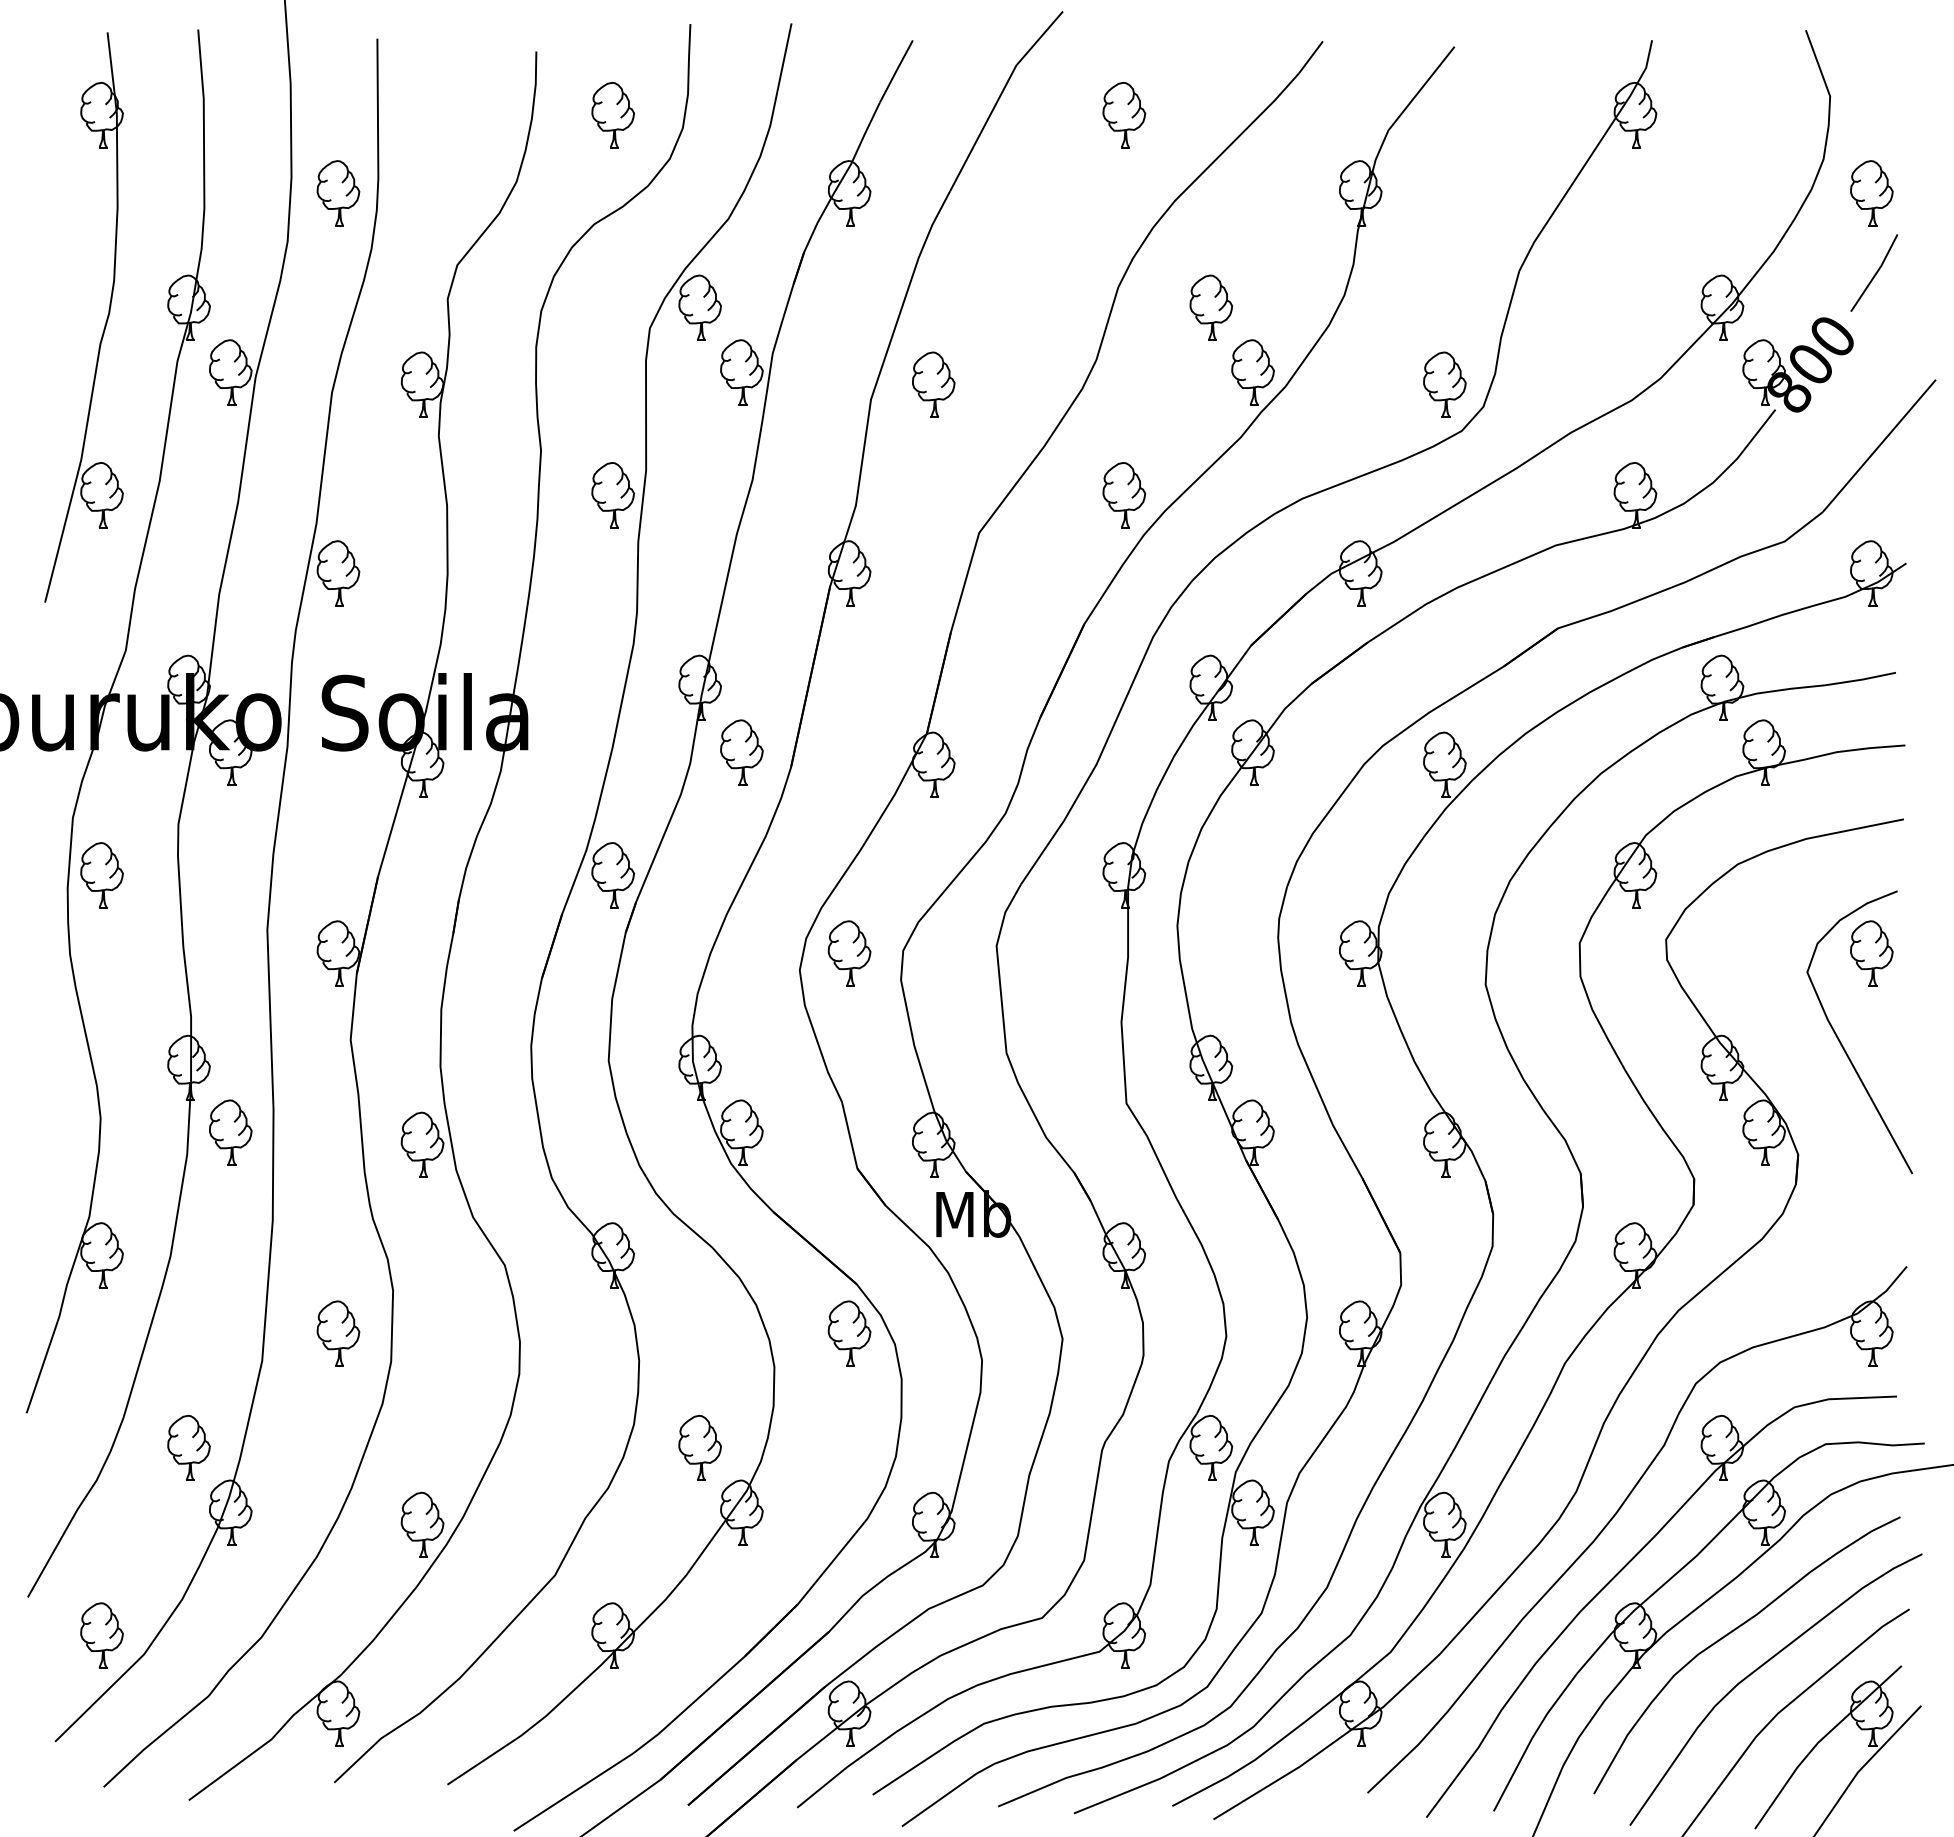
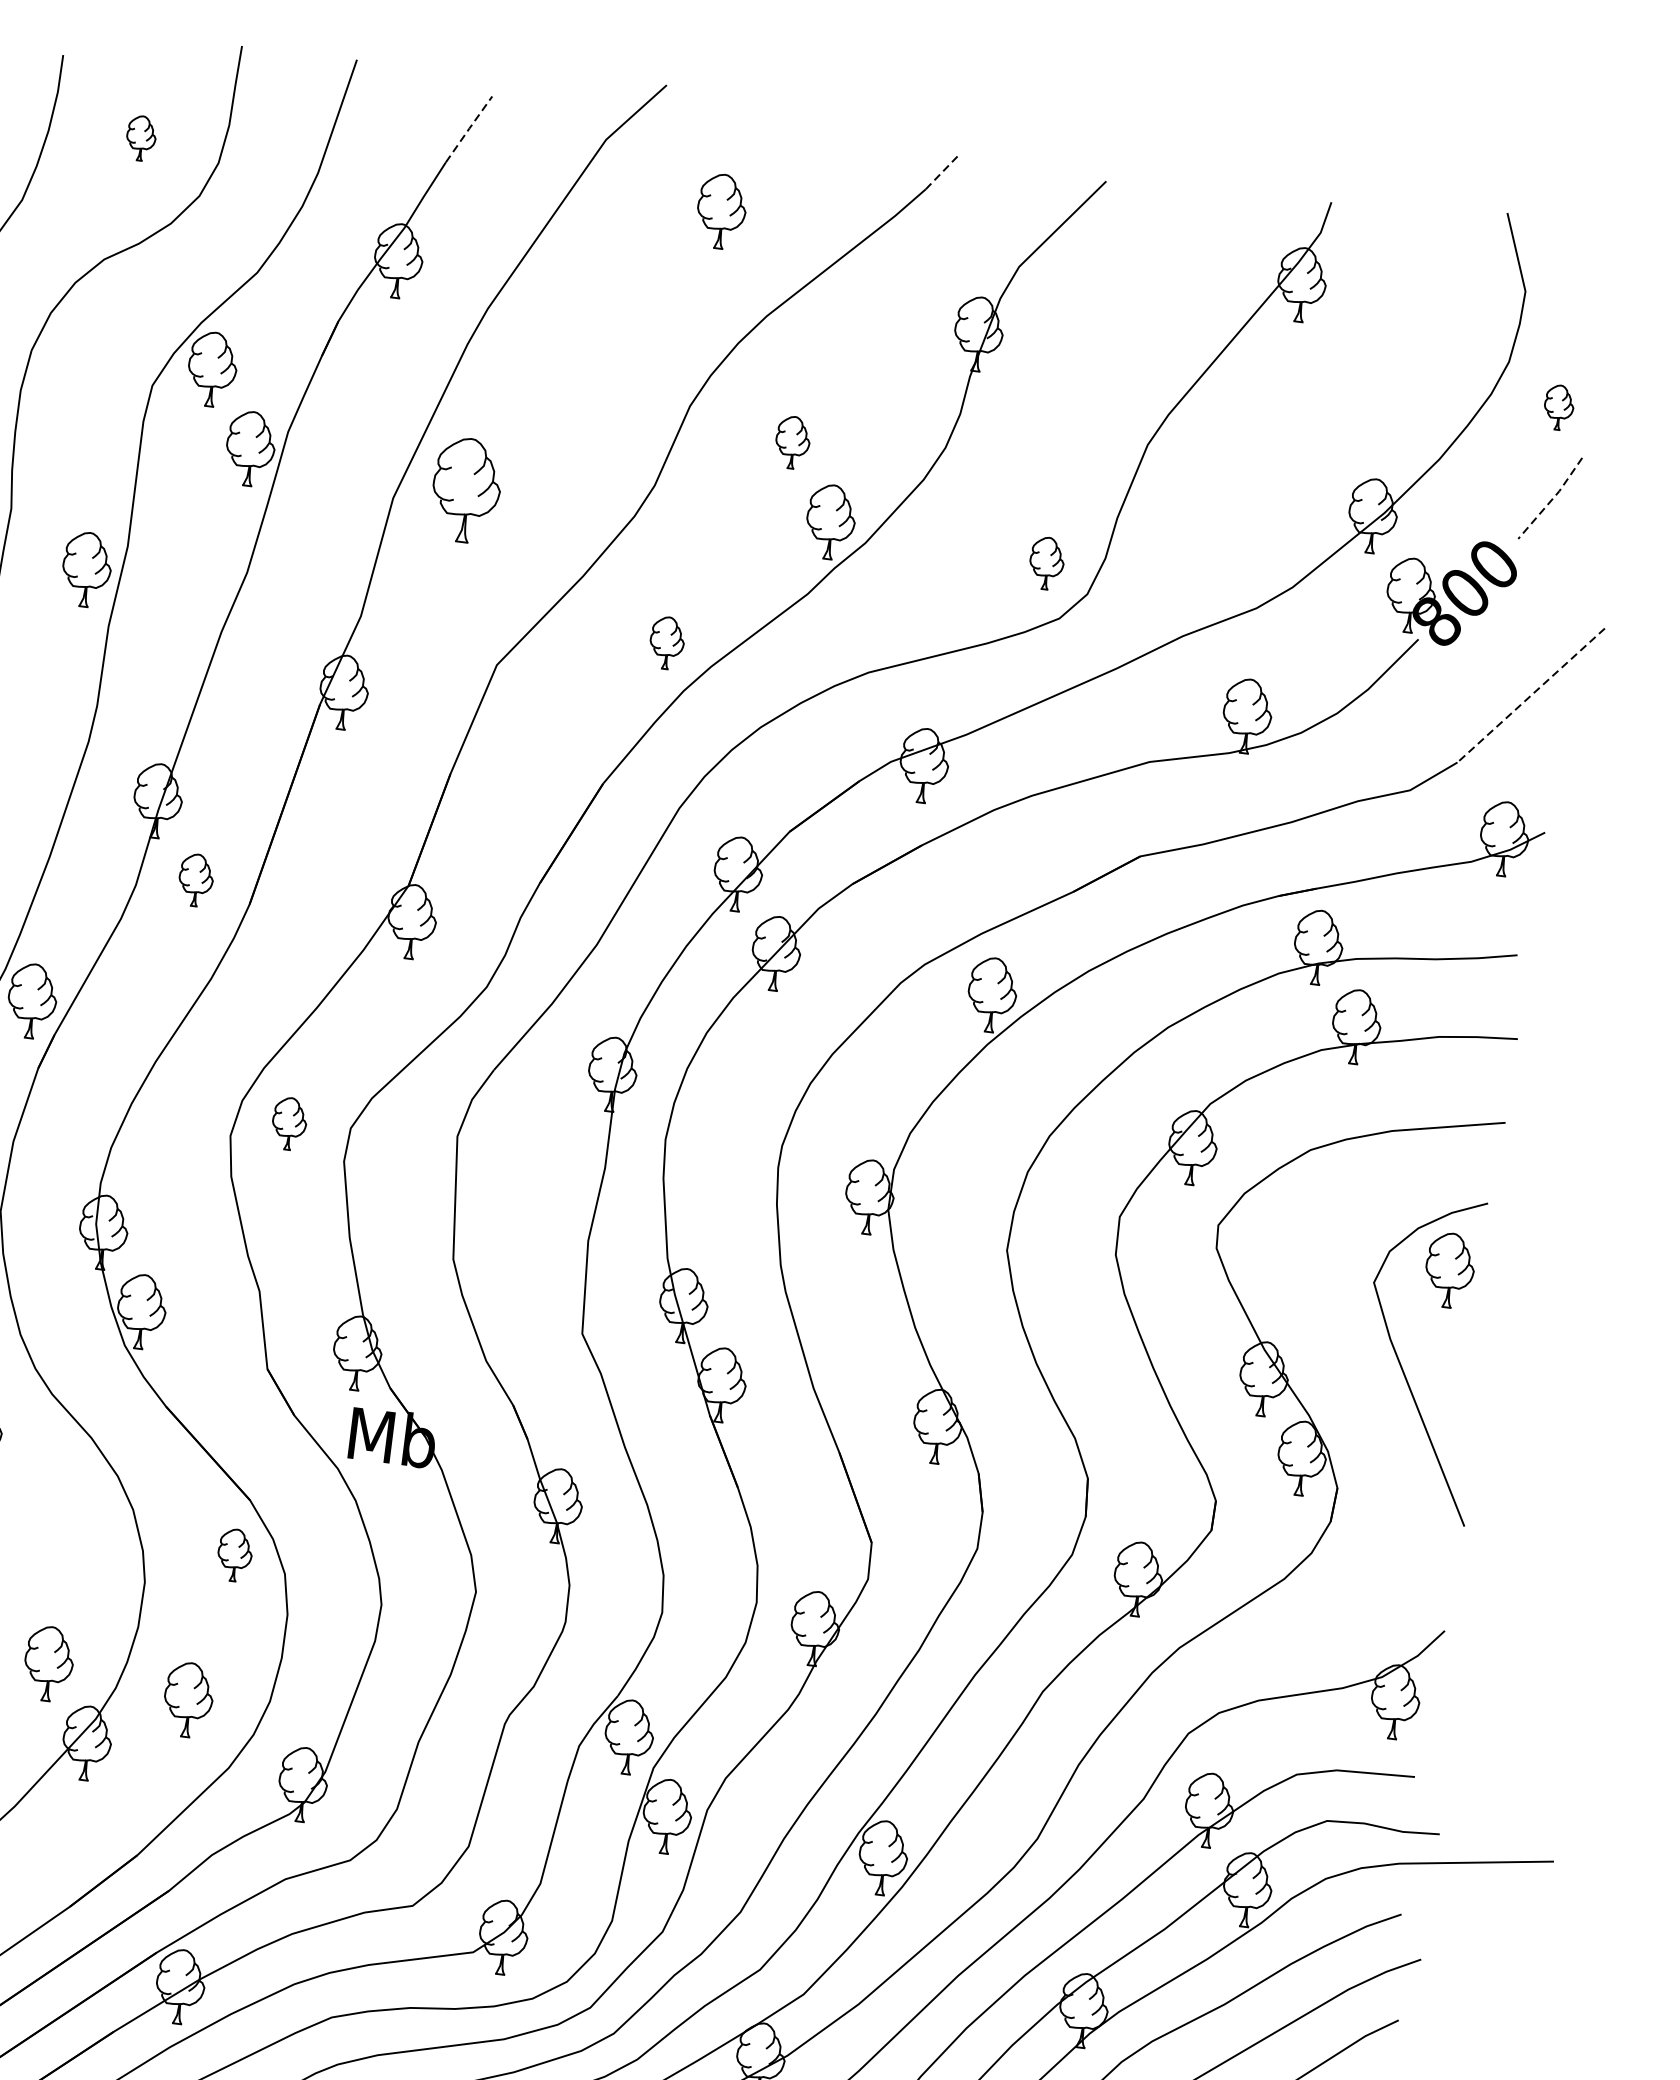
line: (1311, 57) -> (942, 173), solid -> dashed
line: (896, 70) -> (469, 128), solid -> dashed
part: (612, 115) -> (140, 138), size x0.6
part: (1871, 193) -> (1558, 407), size x0.6
line: (1876, 273) -> (1552, 499), solid -> dashed
part: (1211, 307) -> (792, 442), size x0.7
part: (933, 384) -> (466, 490), size x1.4
part: (1444, 384) -> (1046, 563), size x0.7
line: (1879, 446) -> (1531, 696), solid -> dashed
part: (1124, 495) -> (667, 643), size x0.7
part: (741, 752) -> (195, 880), size x0.7
part: (849, 953) -> (289, 1123), size x0.7
part: (849, 1333) -> (234, 1555), size x0.7
part: (824, 1463) -> (187, 1699), added

